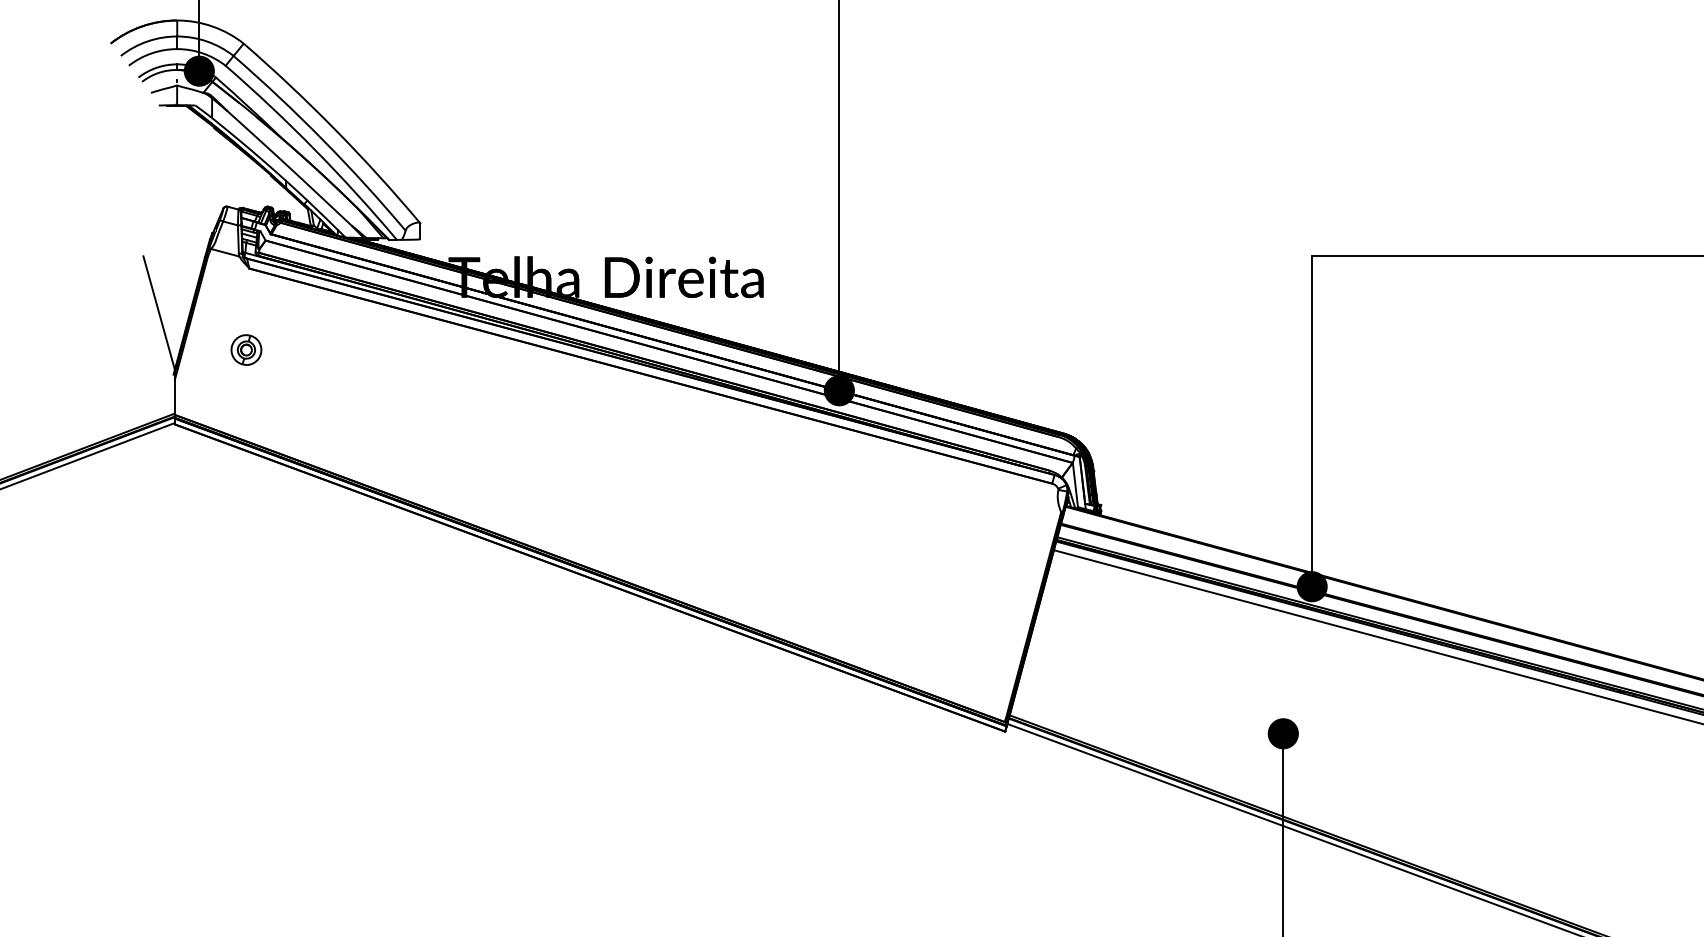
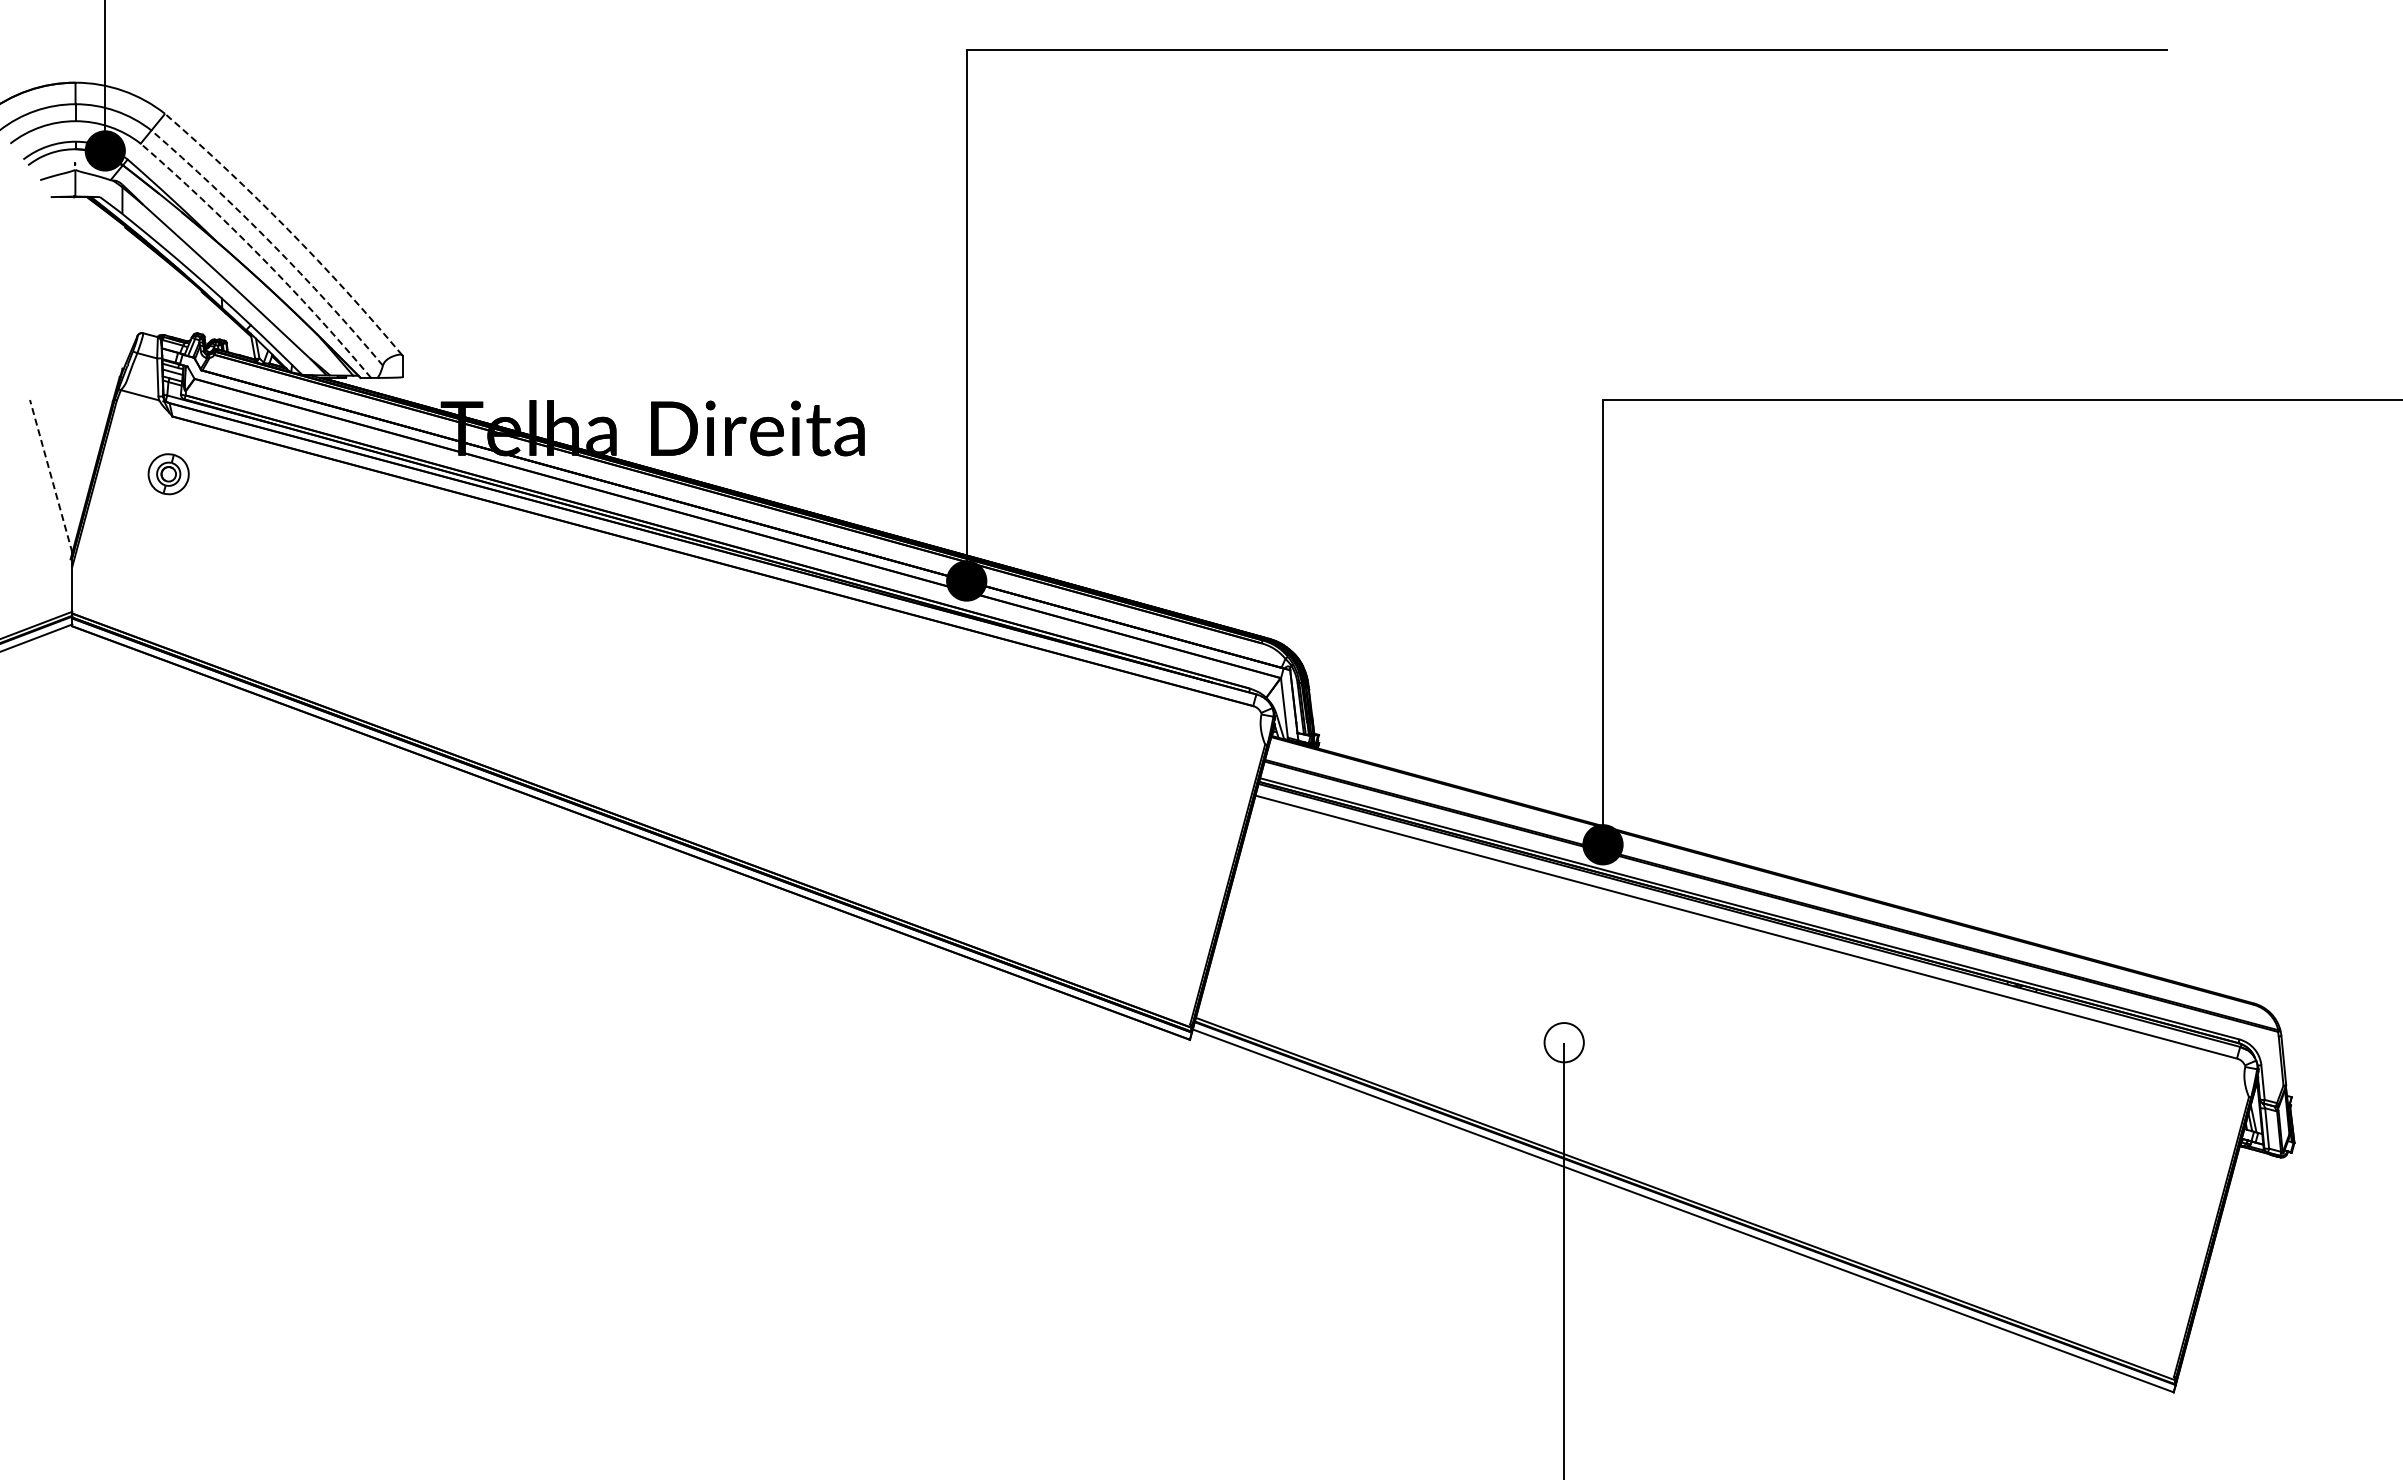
arc: (335, 129) -> (288, 229), solid -> dashed
arc: (322, 139) -> (271, 243), solid -> dashed
arc: (314, 149) -> (260, 256), solid -> dashed
line: (159, 312) -> (51, 475), solid -> dashed
part: (246, 350) -> (168, 474), moved
fill: (1282, 733) -> (1563, 1042), removed

